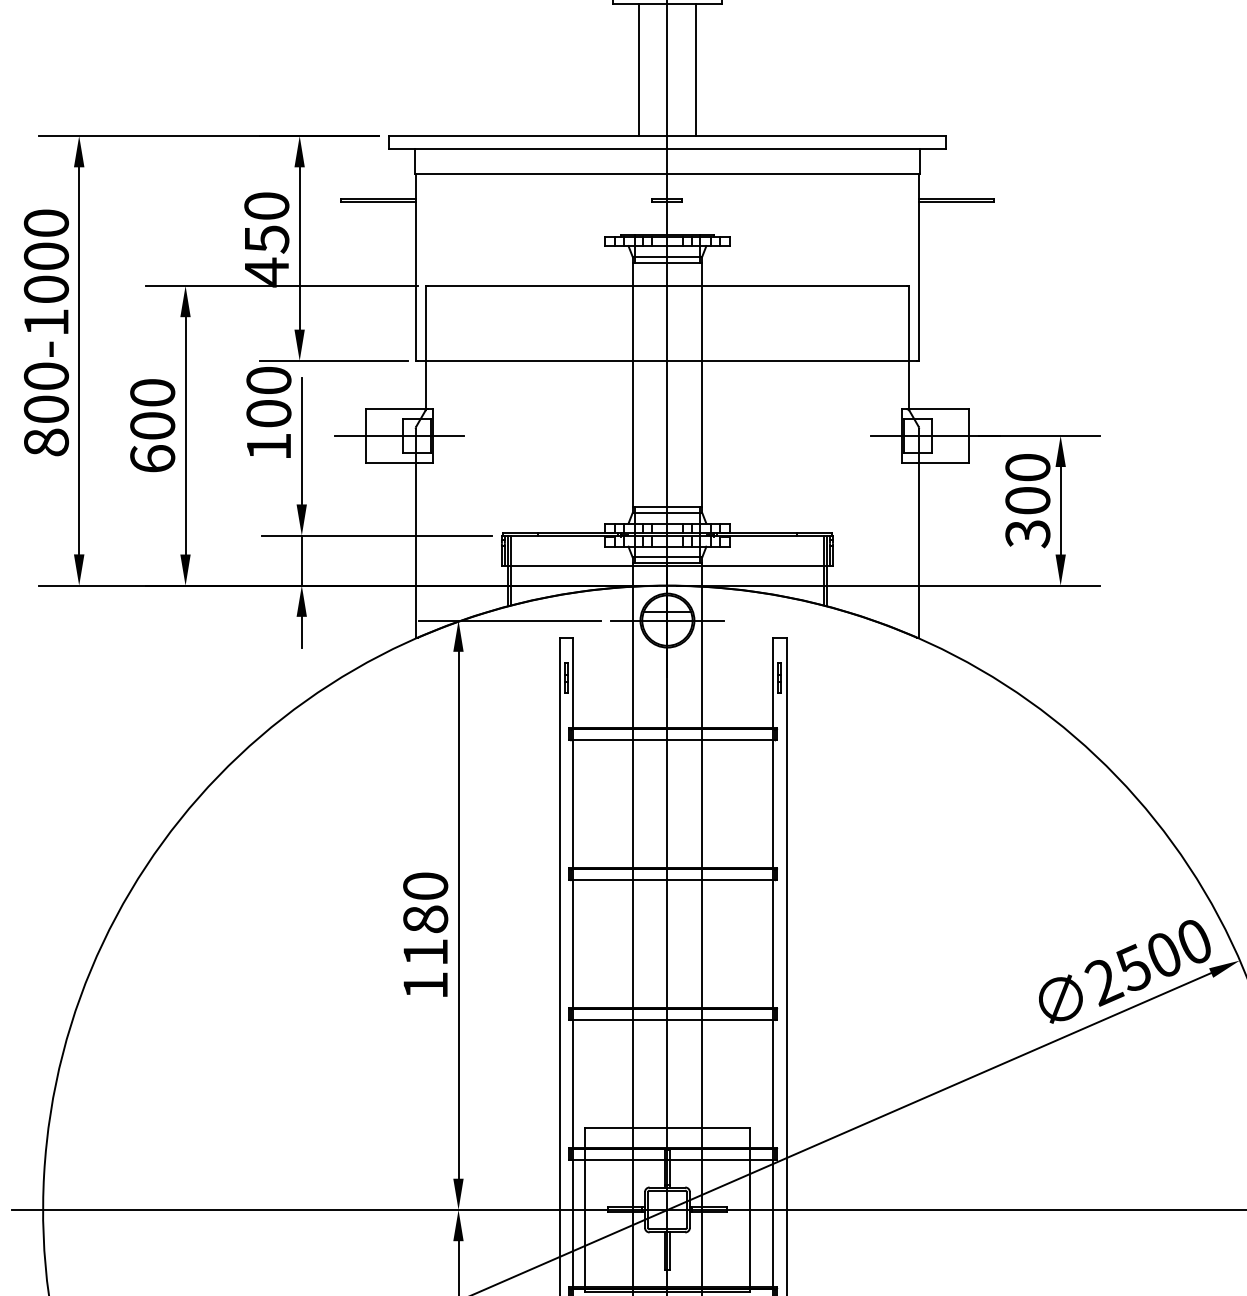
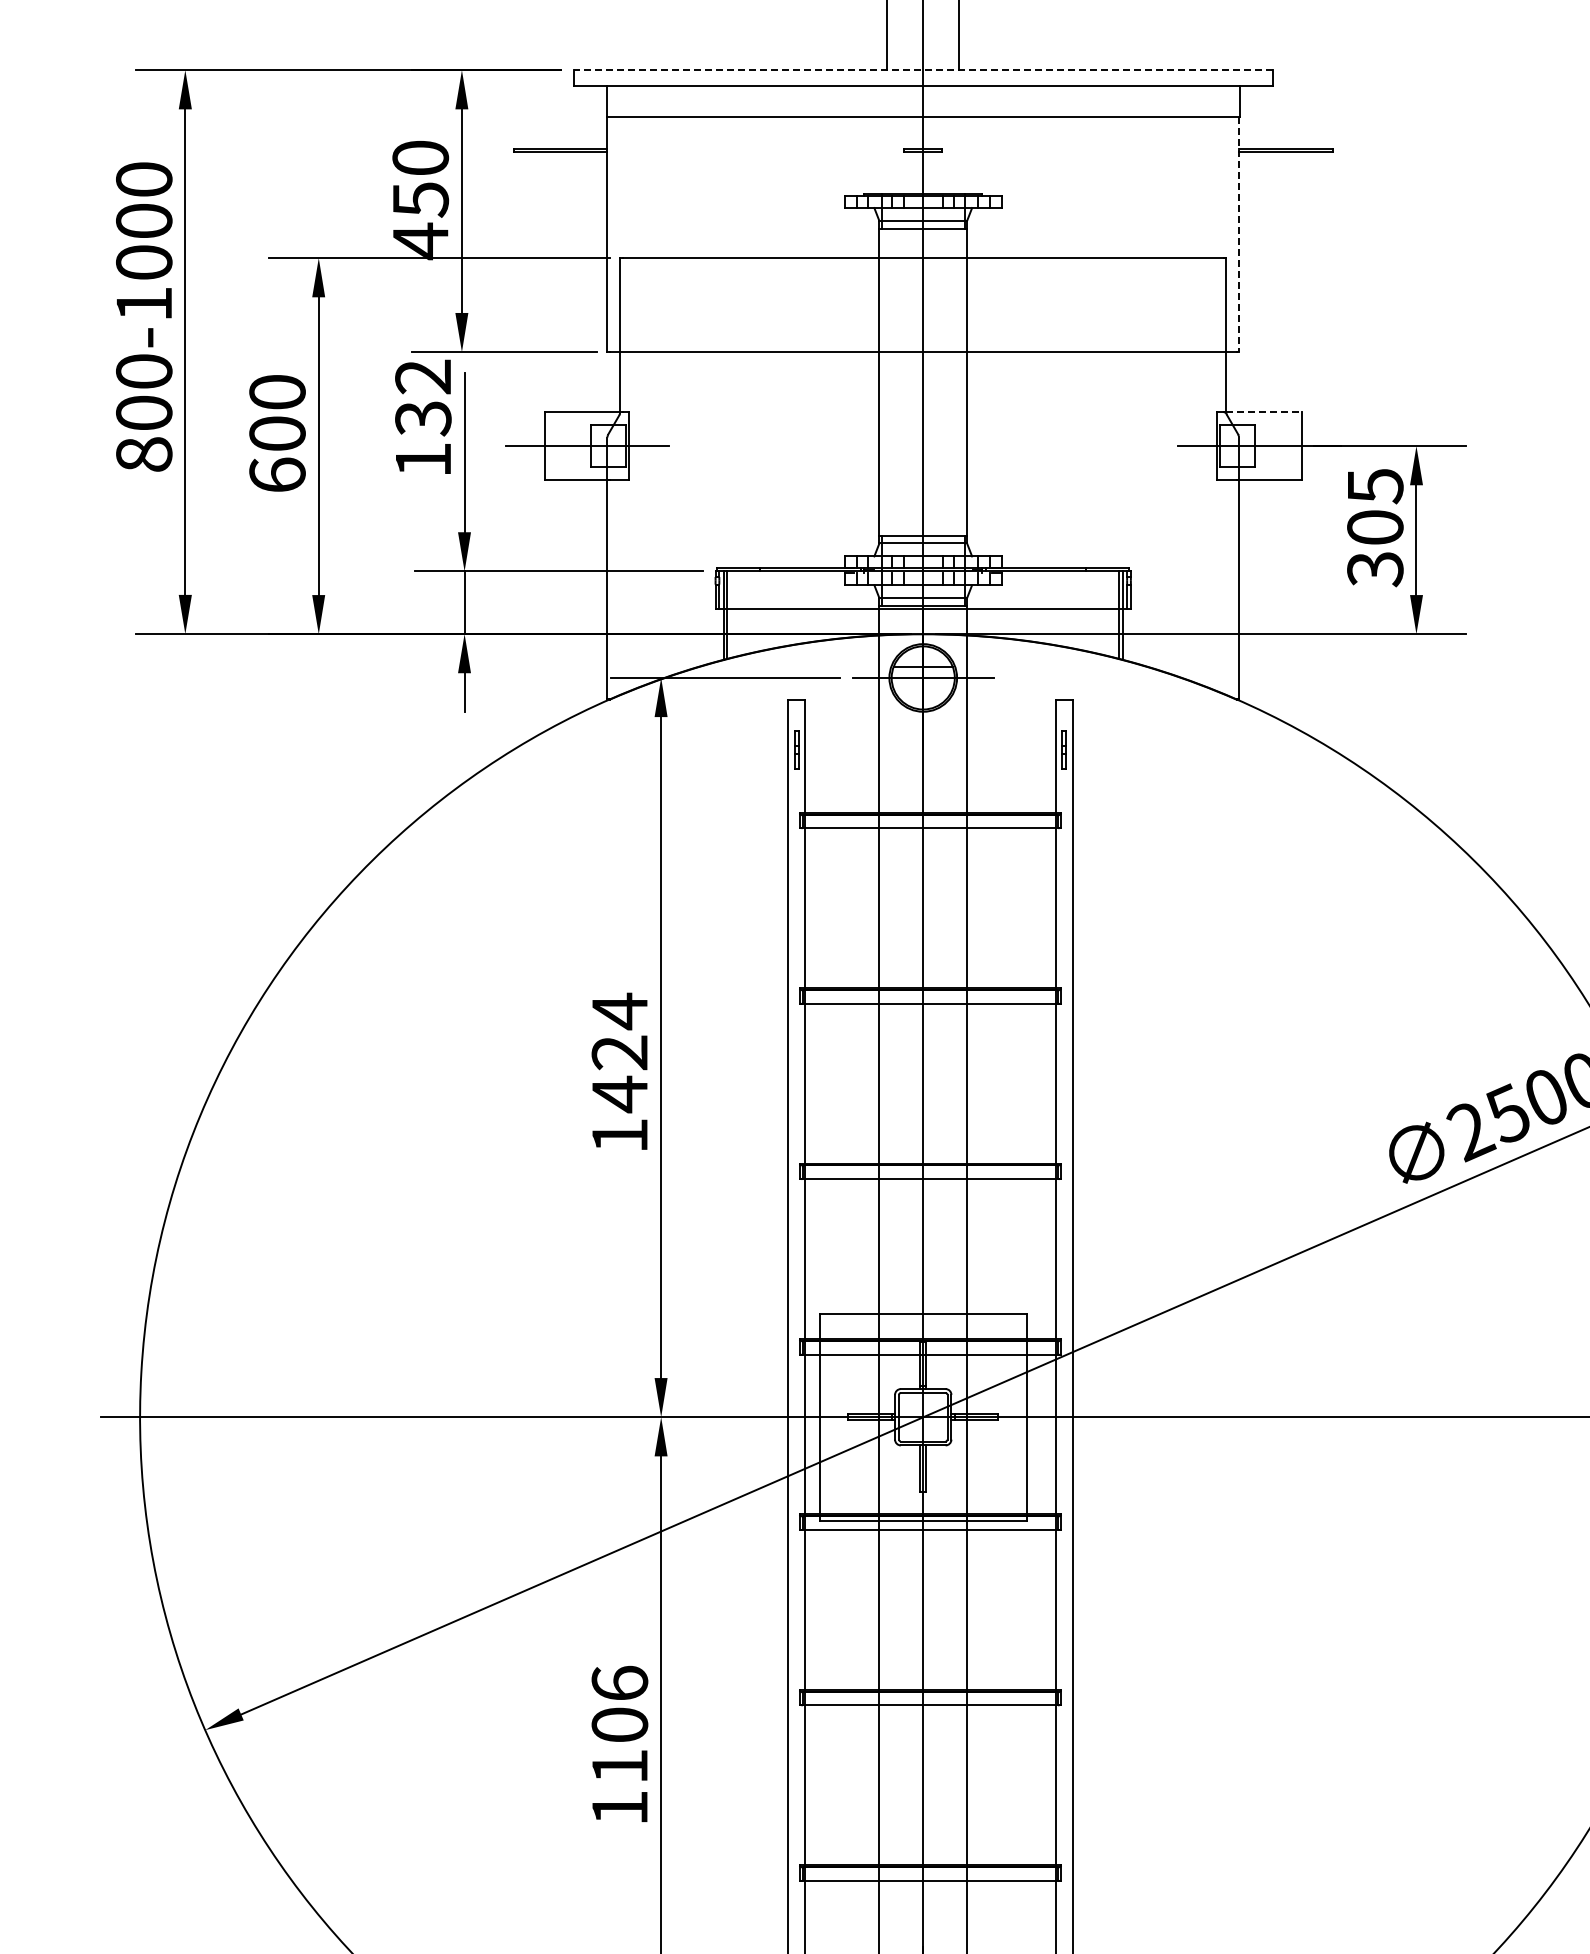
line: (666, 136) -> (922, 70), solid -> dashed
line: (919, 267) -> (1239, 235), solid -> dashed
text: (269, 397) -> (423, 397), 100 -> 132
line: (939, 408) -> (1264, 412), solid -> dashed
text: (1027, 467) -> (1375, 486), 300 -> 305
text: (425, 919) -> (619, 1052), 1180 -> 1424

